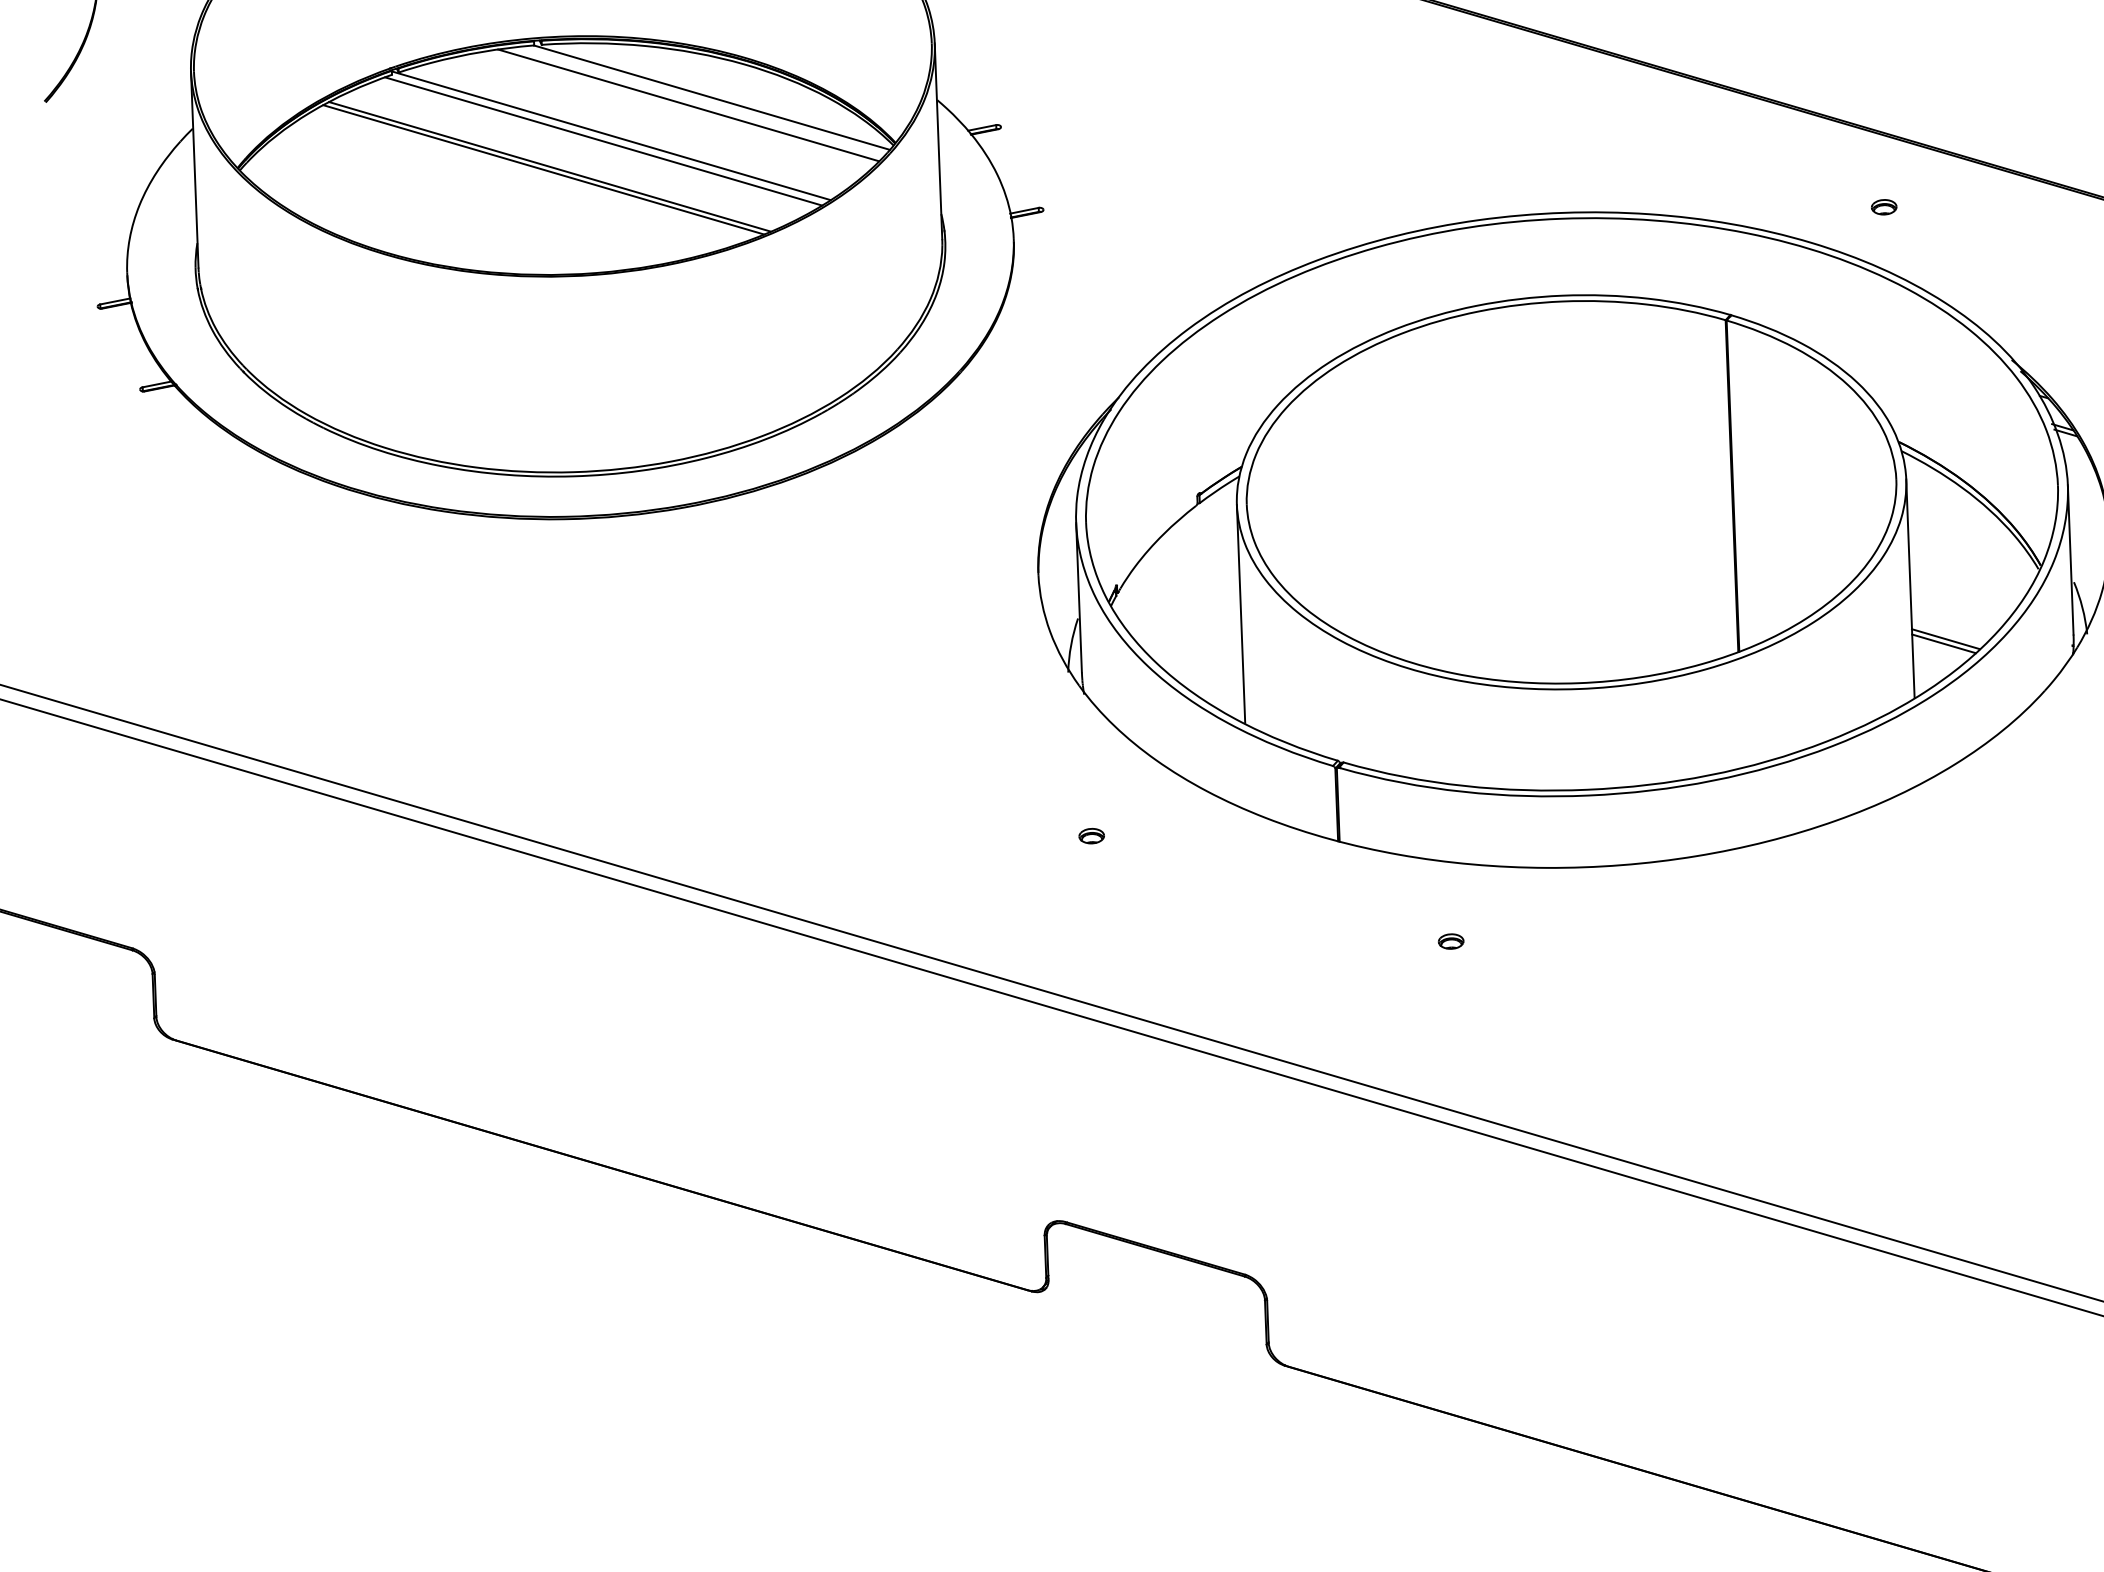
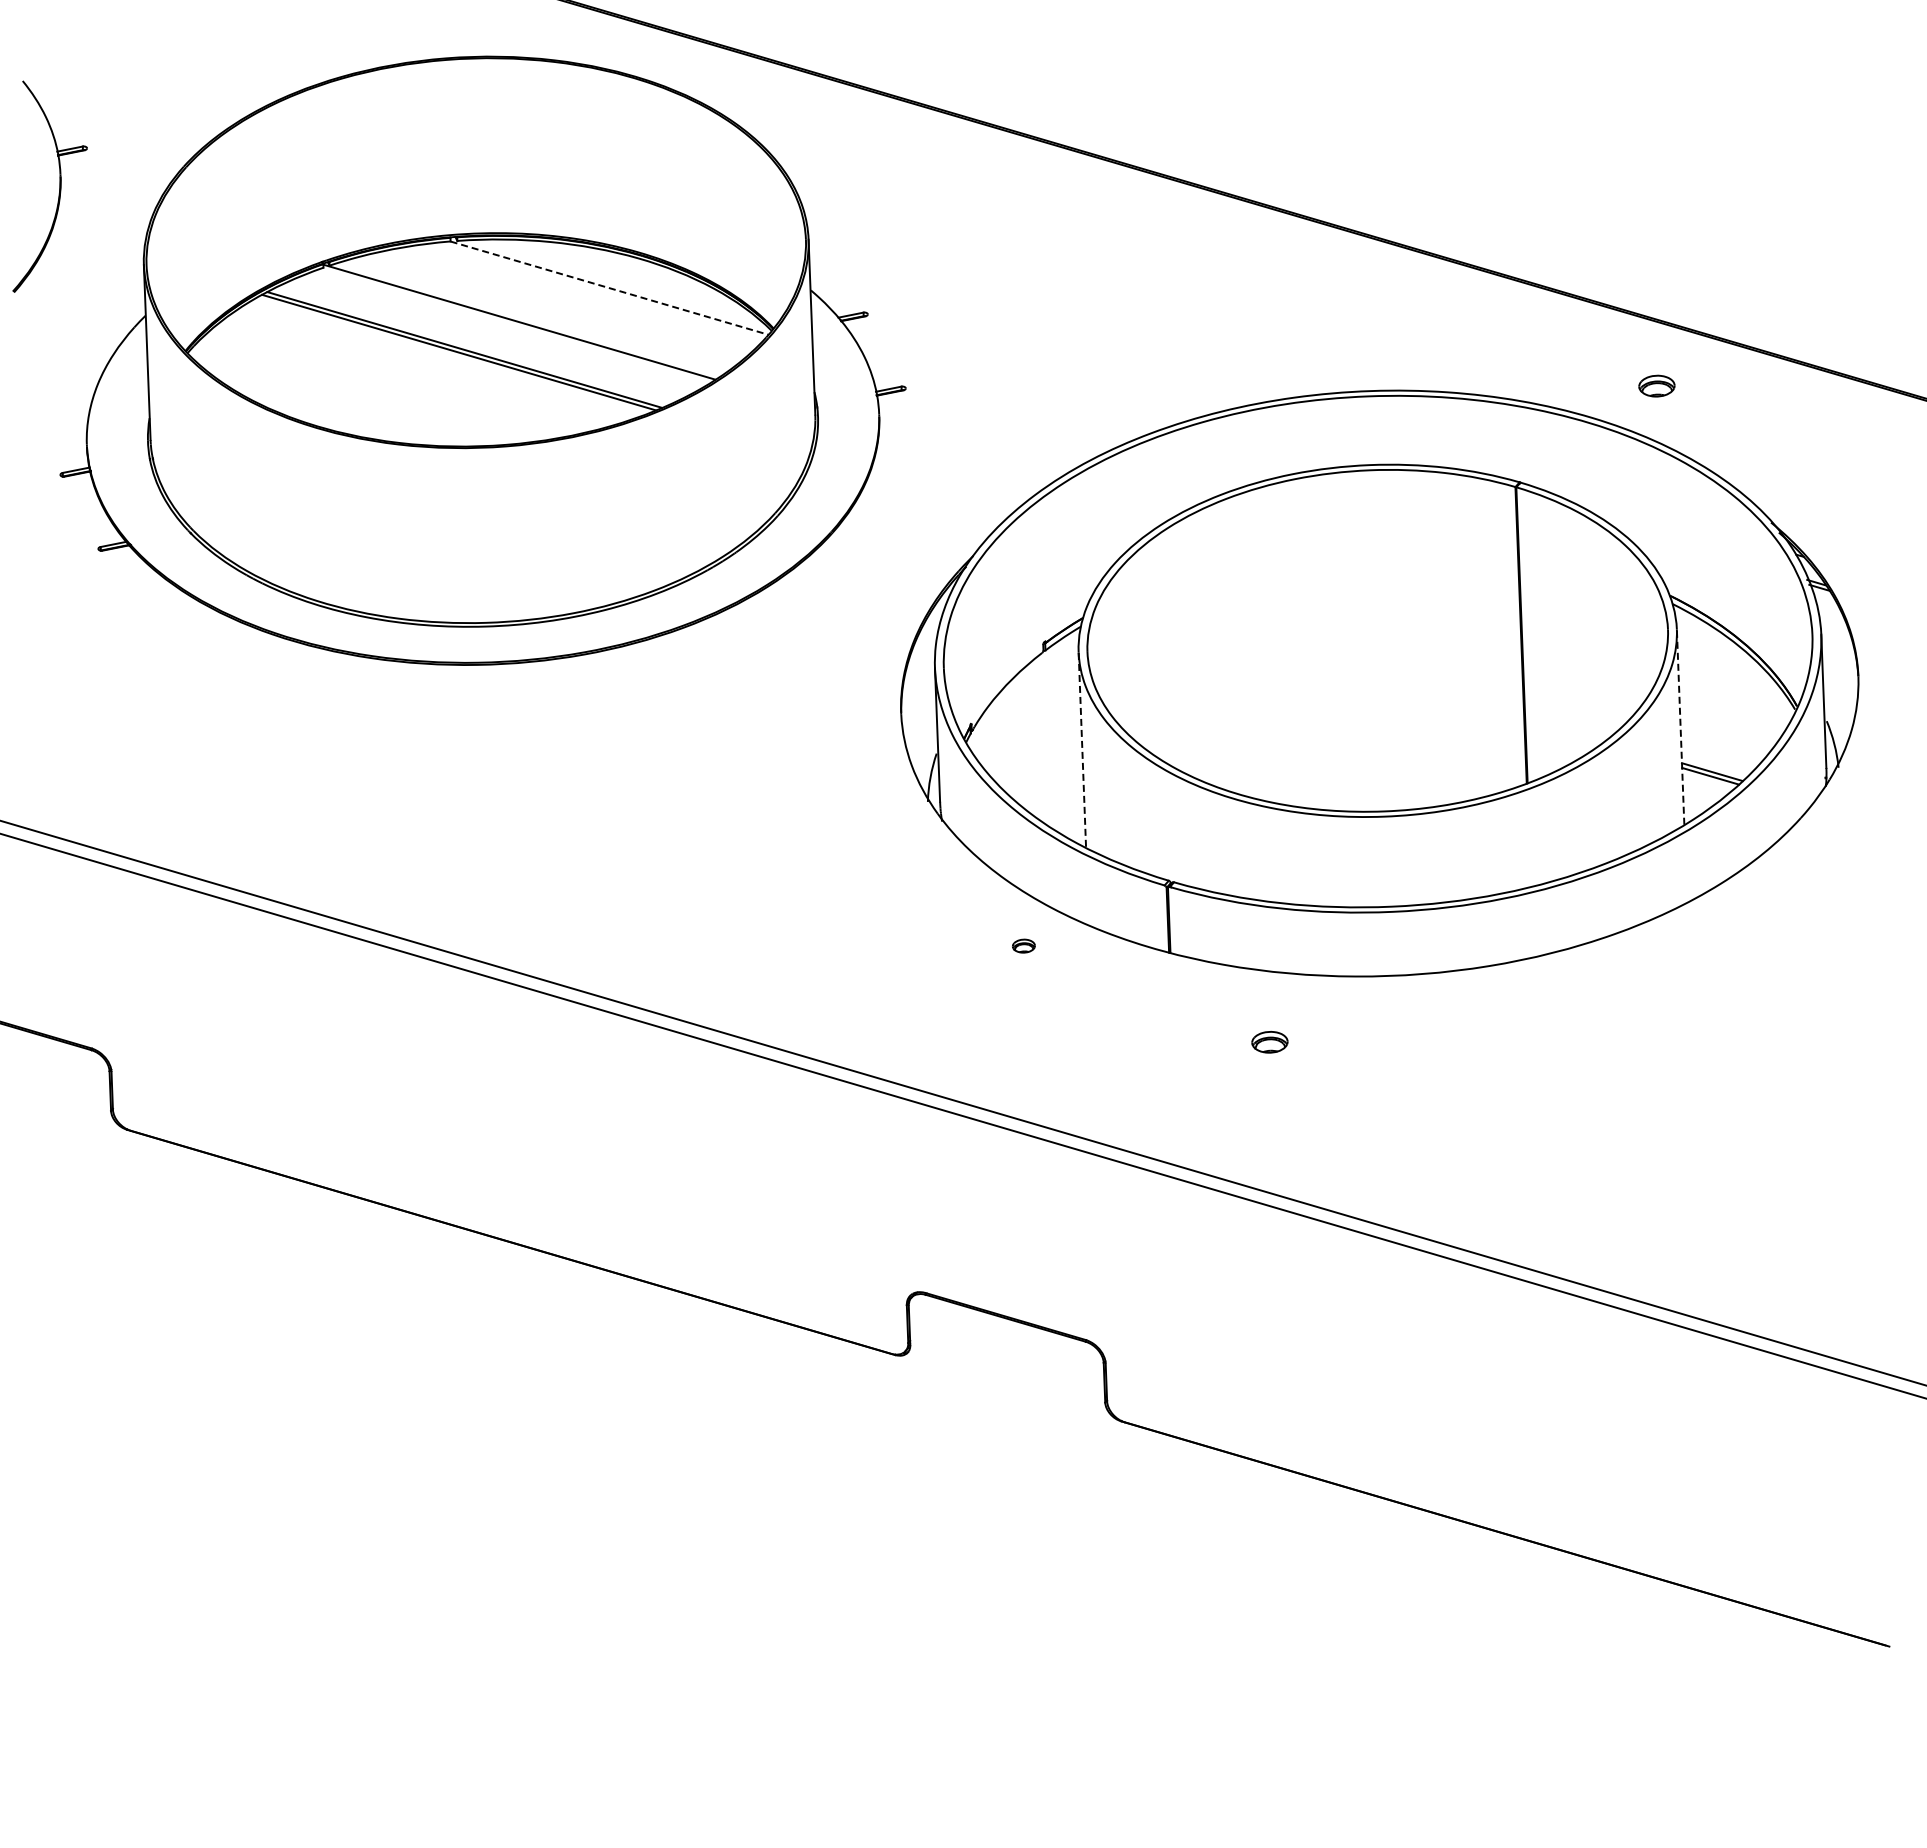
line: (711, 98) -> (609, 288), solid -> dashed
line: (688, 104) -> (588, 294), removed
line: (603, 141) -> (512, 327), removed
part: (1884, 206) -> (1657, 385), size x1.6
line: (1910, 589) -> (1680, 727), solid -> dashed
line: (1241, 613) -> (1082, 749), solid -> dashed
part: (1091, 835) -> (1023, 945), moved
part: (1451, 941) -> (1270, 1042), size x1.6

